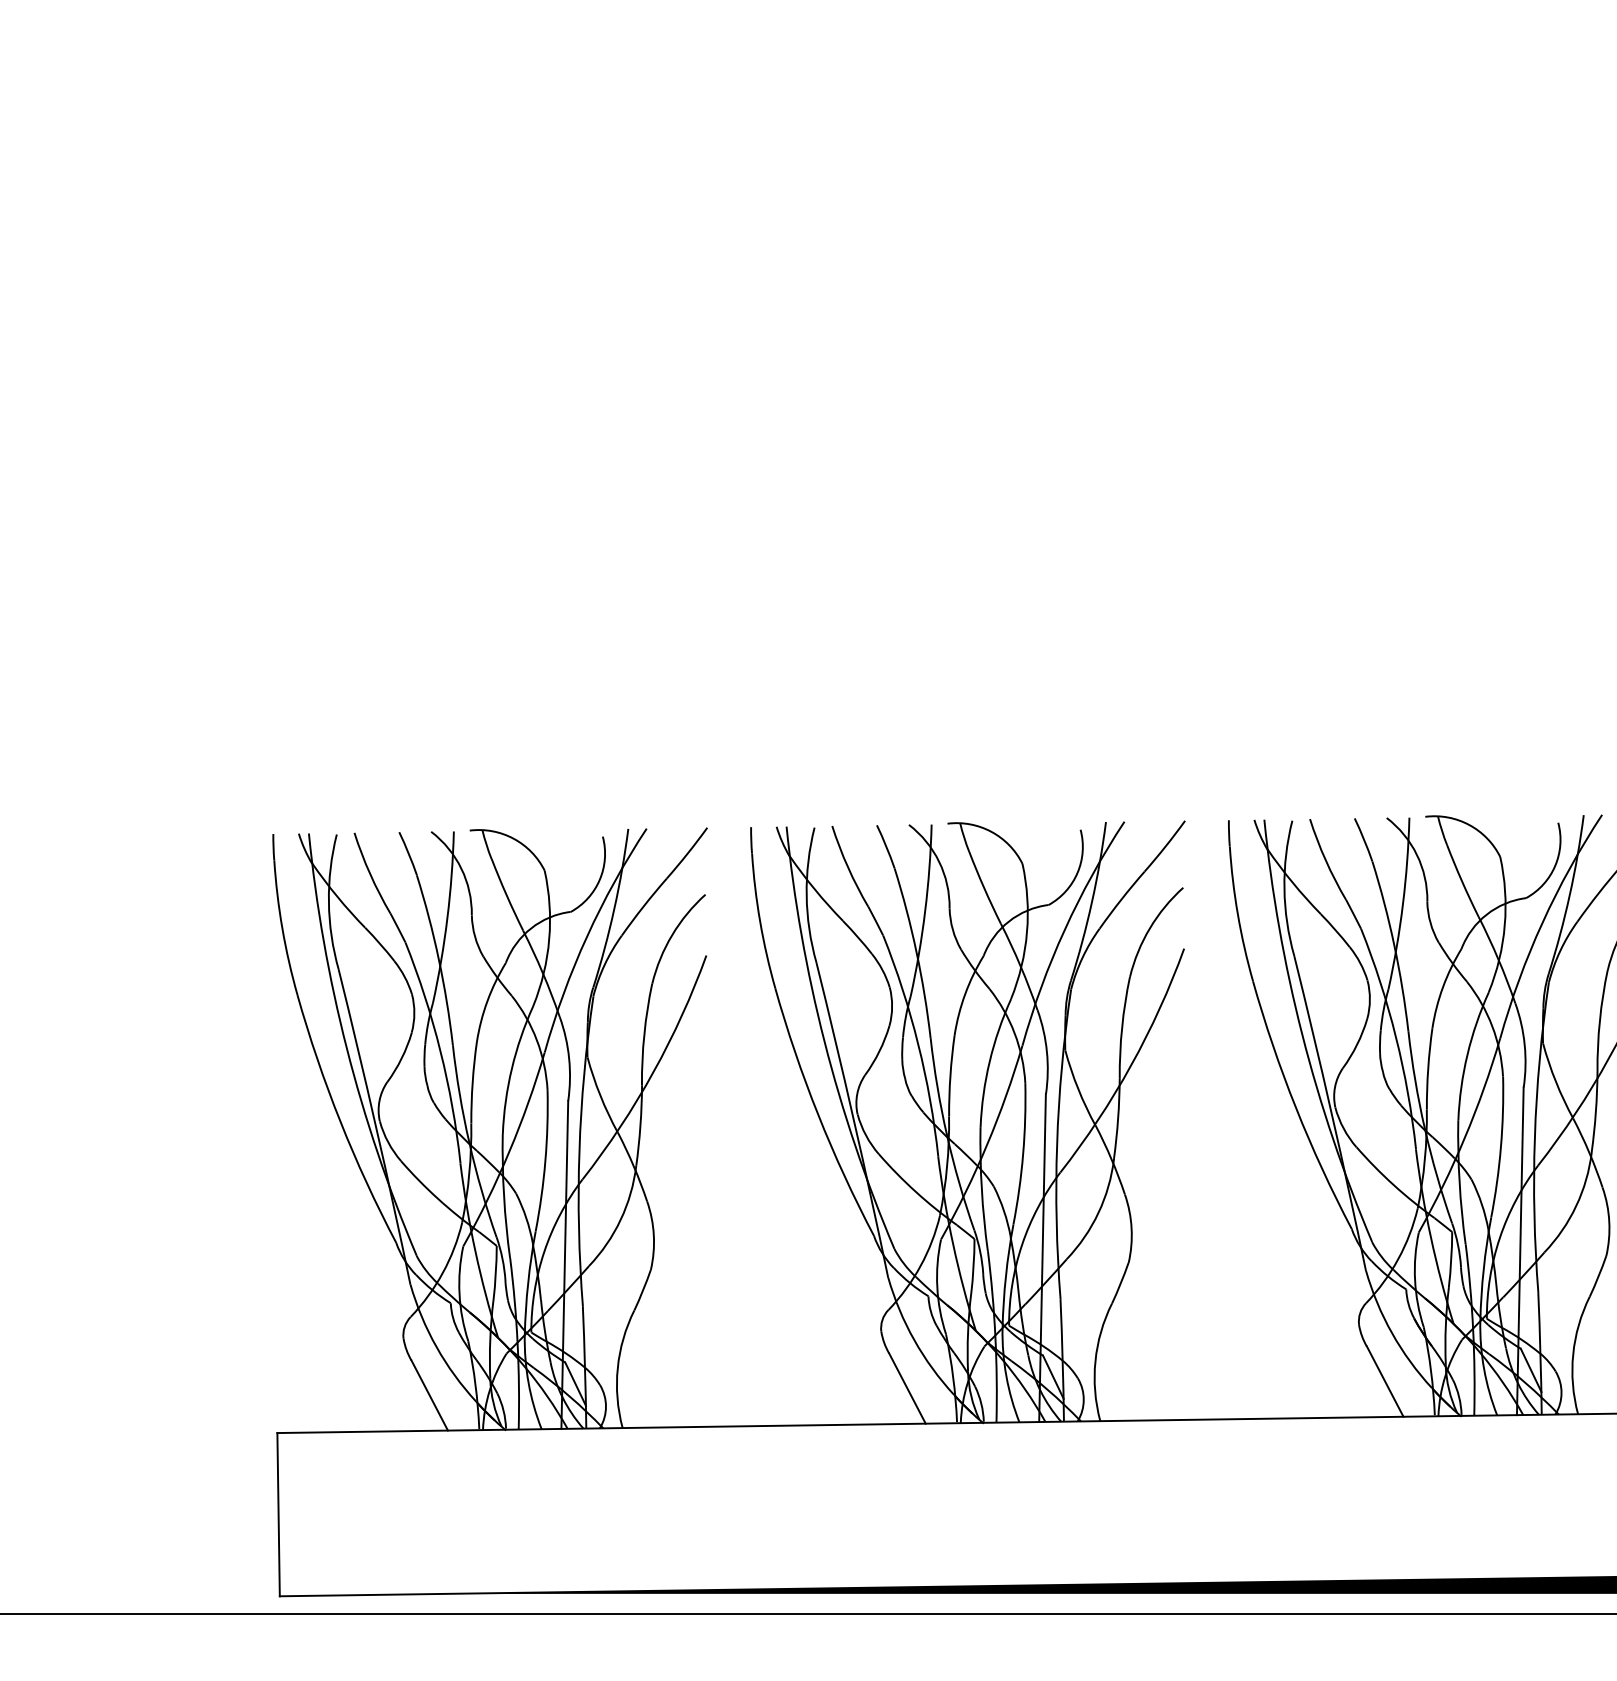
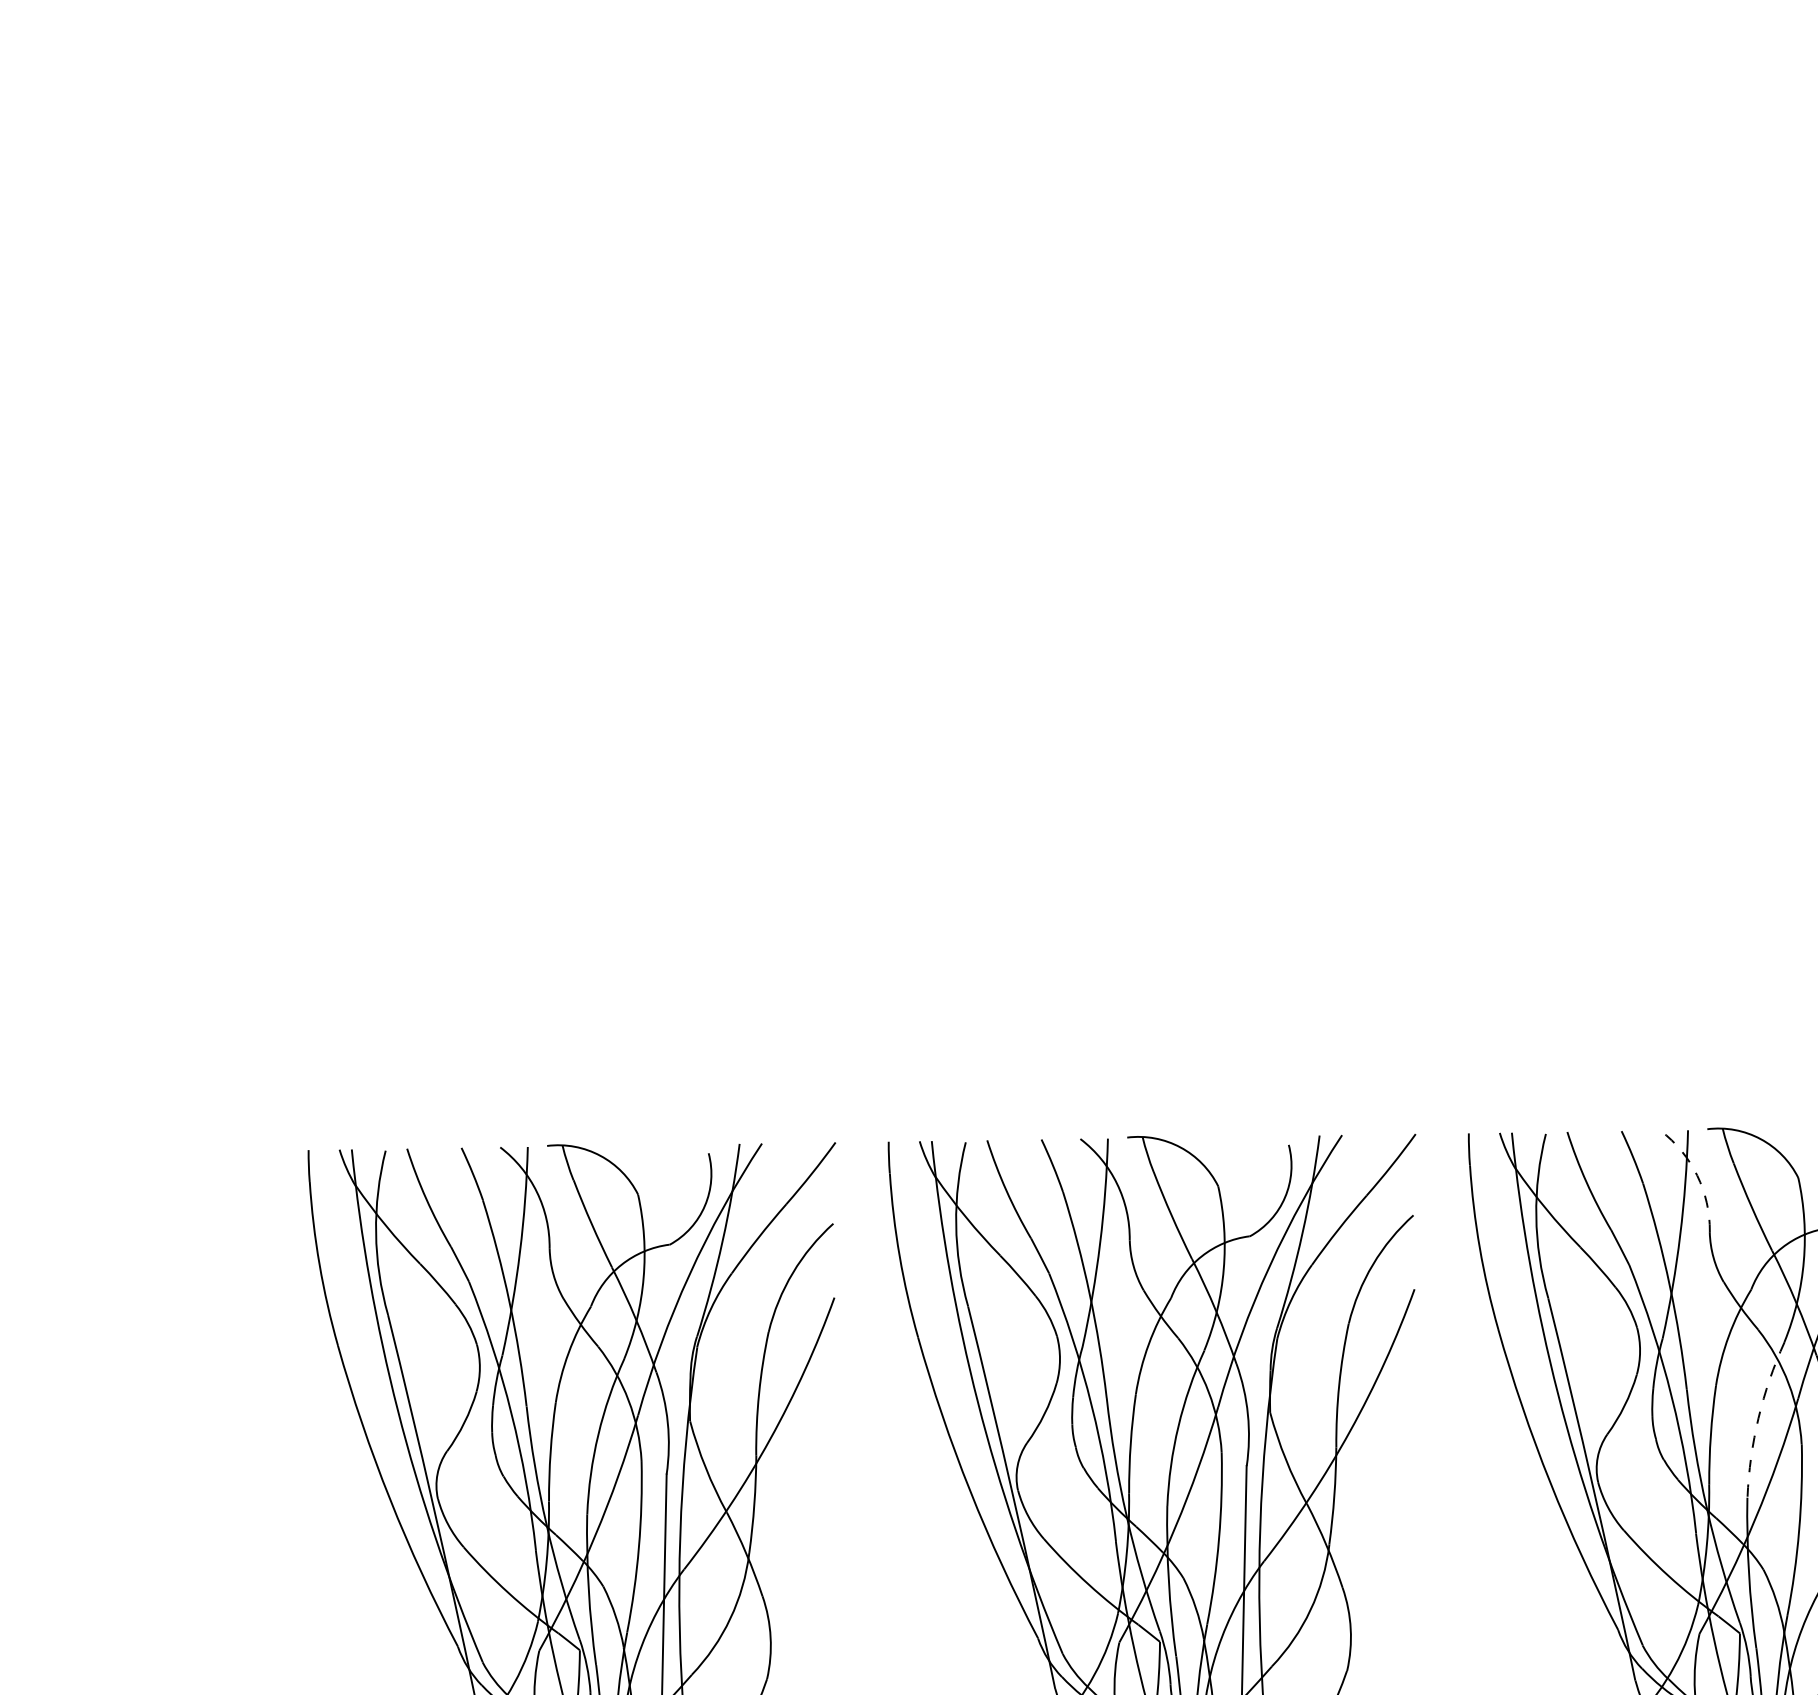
arc: (1416, 854) -> (1696, 1174), solid -> dashed
arc: (1467, 1054) -> (1758, 1417), solid -> dashed

